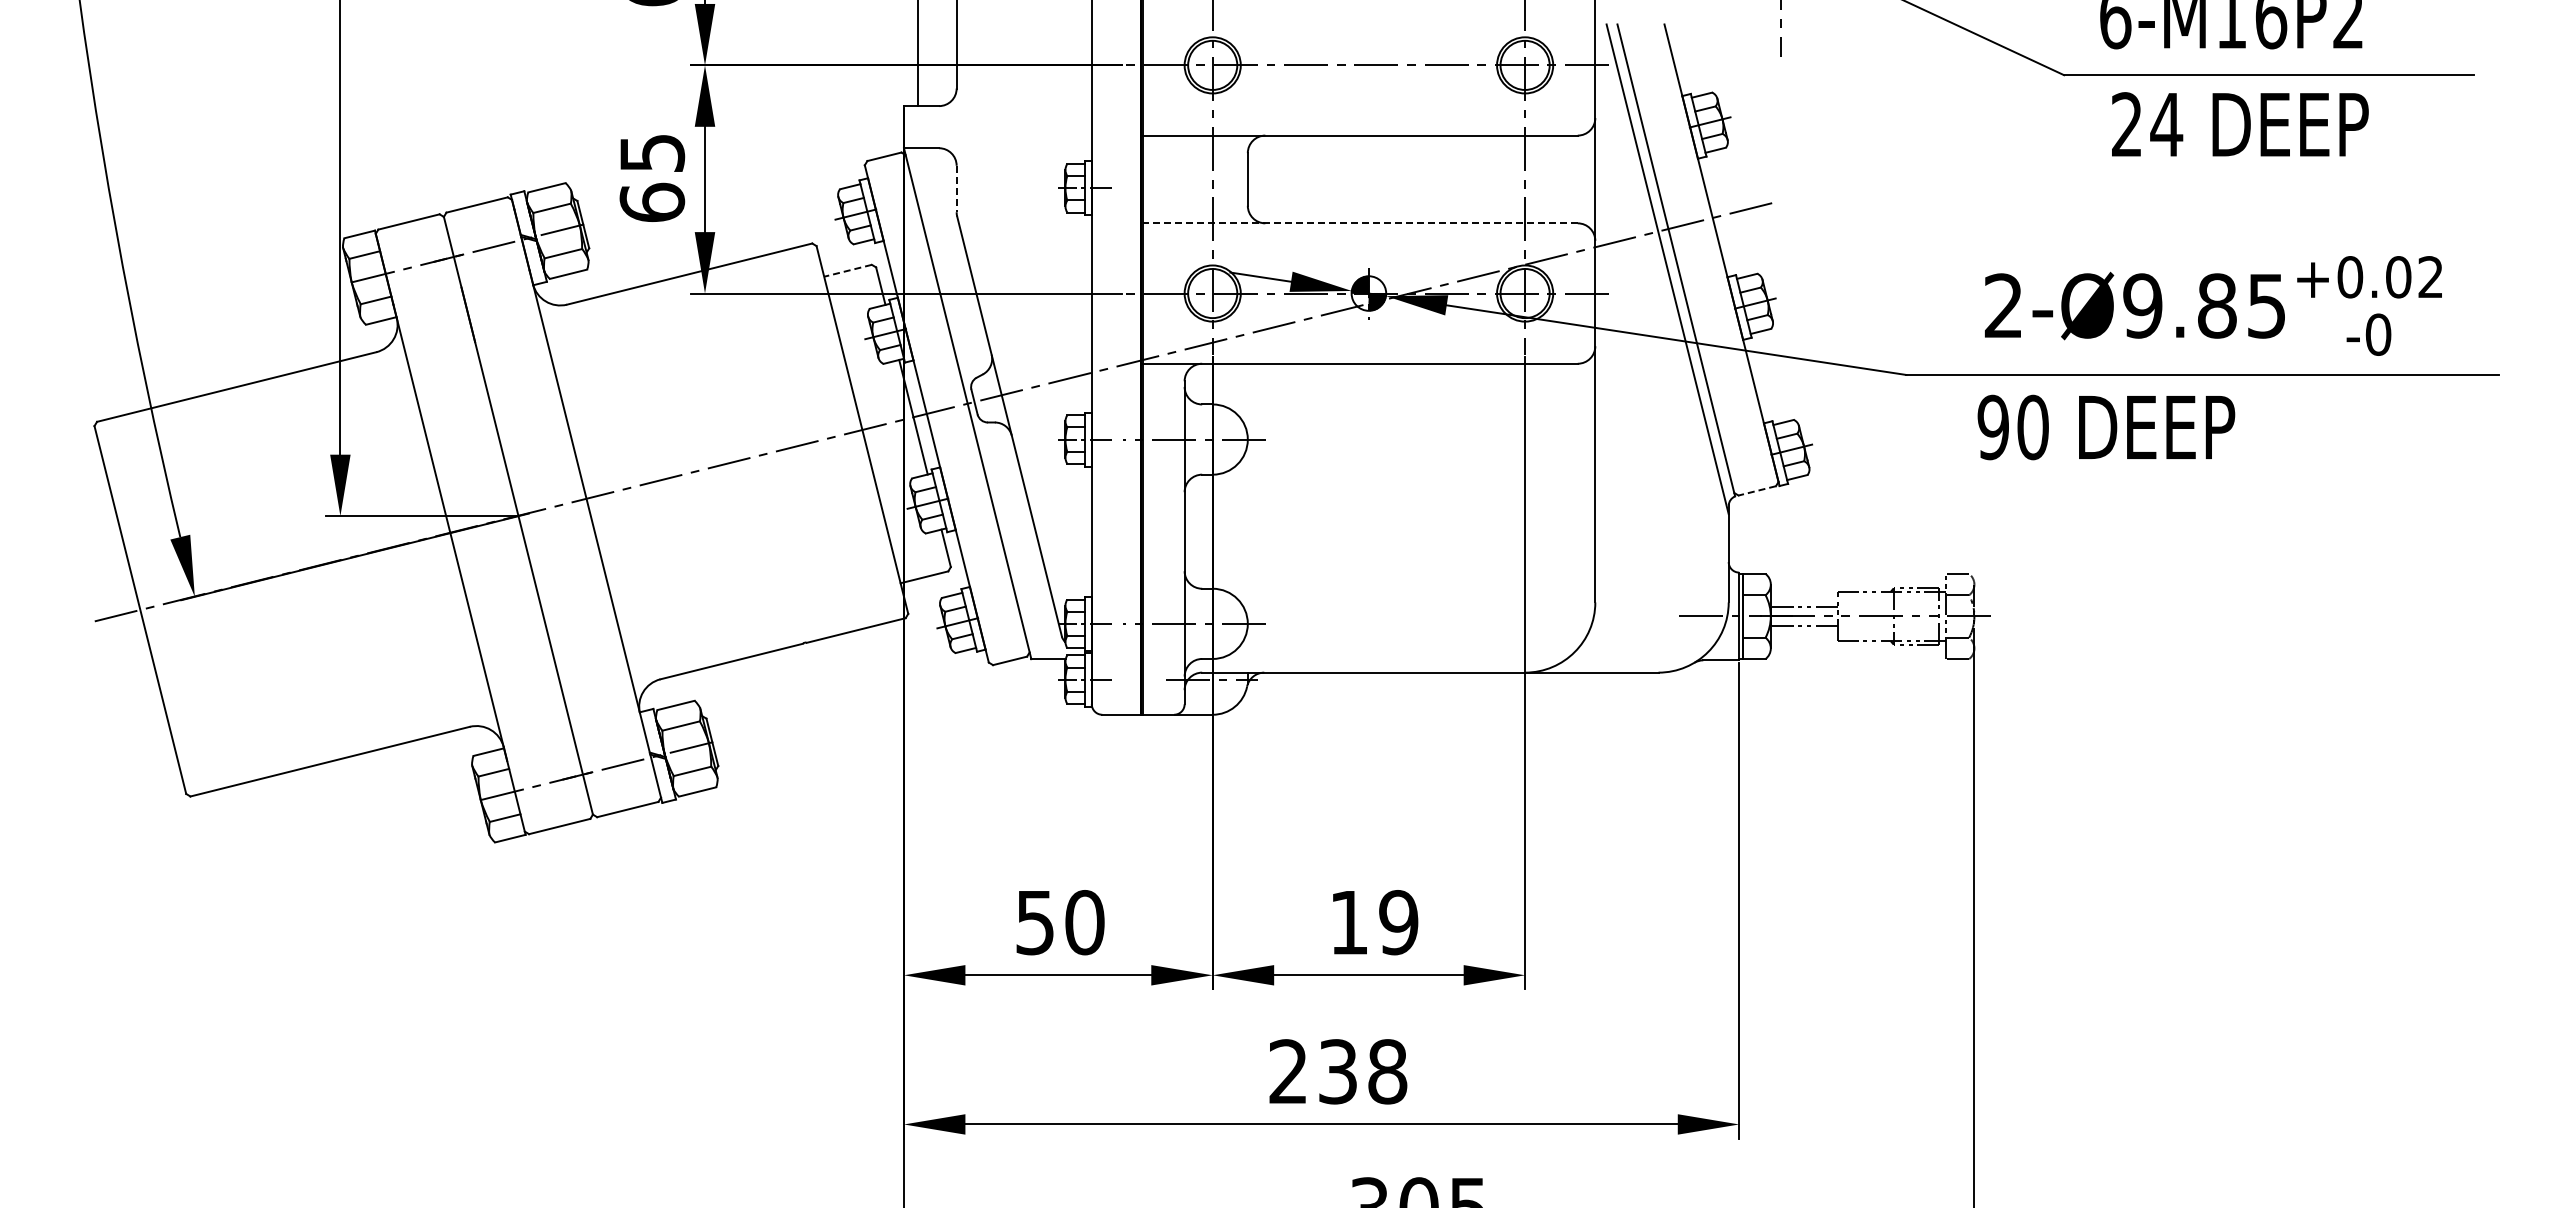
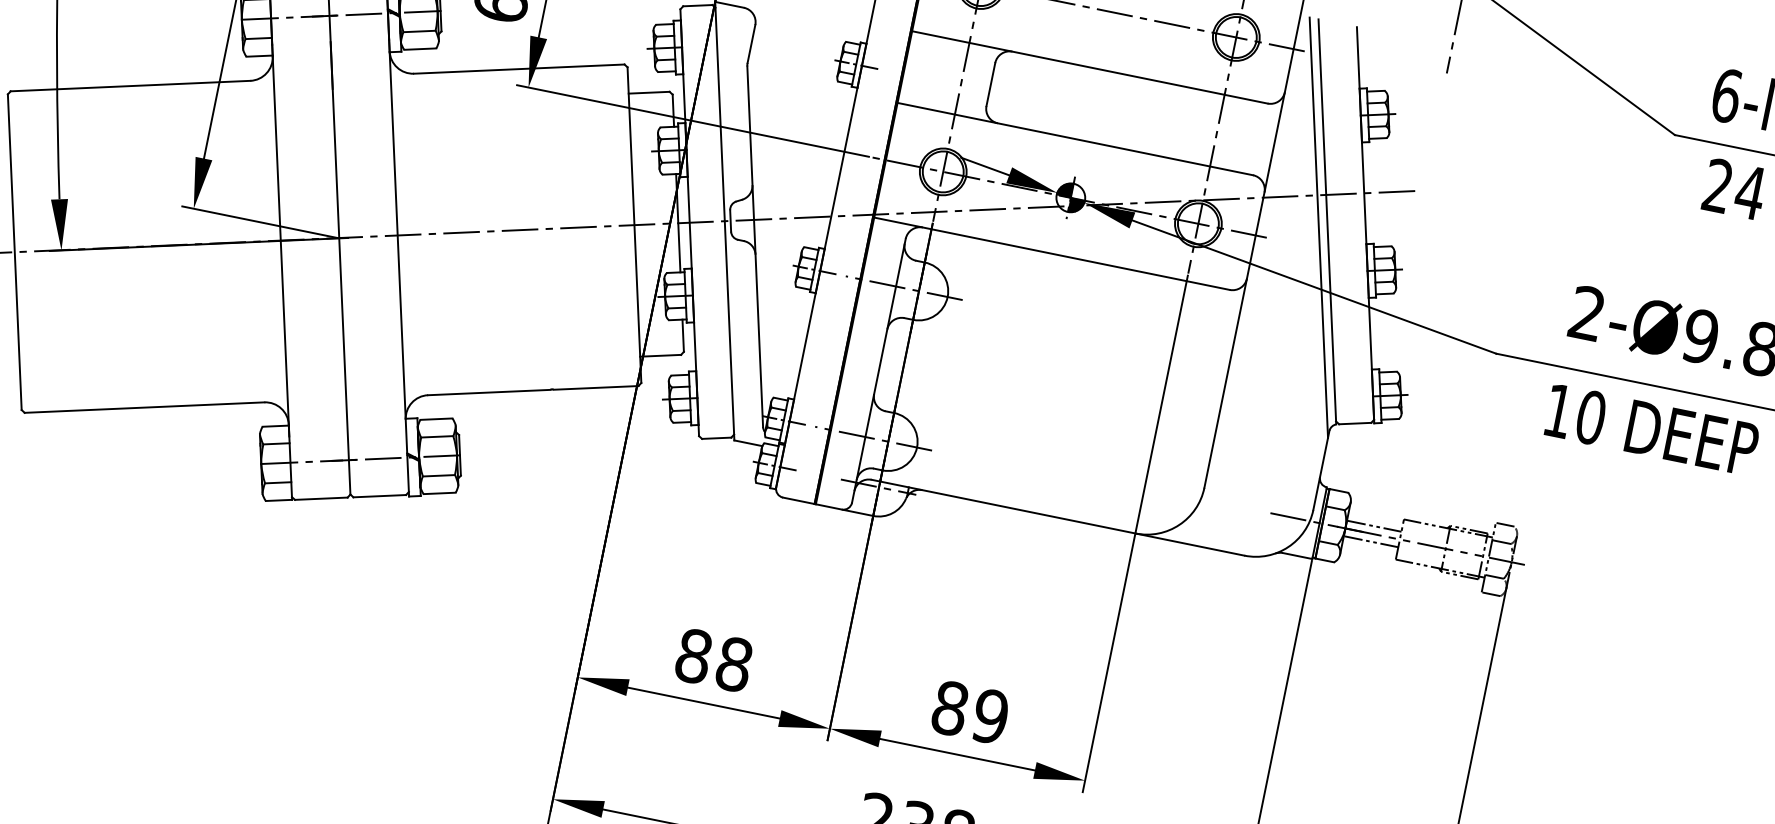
line: (956, 189) -> (751, 44), dashed -> solid
line: (1360, 223) -> (1075, 139), dashed -> solid
line: (848, 270) -> (649, 92), dashed -> solid
text: (1992, 427) -> (1557, 410), 90 -> 10
line: (1756, 490) -> (1354, 423), dashed -> solid
text: (1060, 922) -> (714, 660), 50 -> 88
text: (1348, 922) -> (949, 708), 19 -> 89

